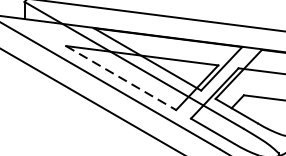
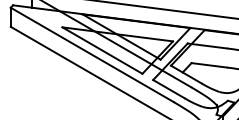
line: (121, 77) -> (102, 50), dashed -> solid

